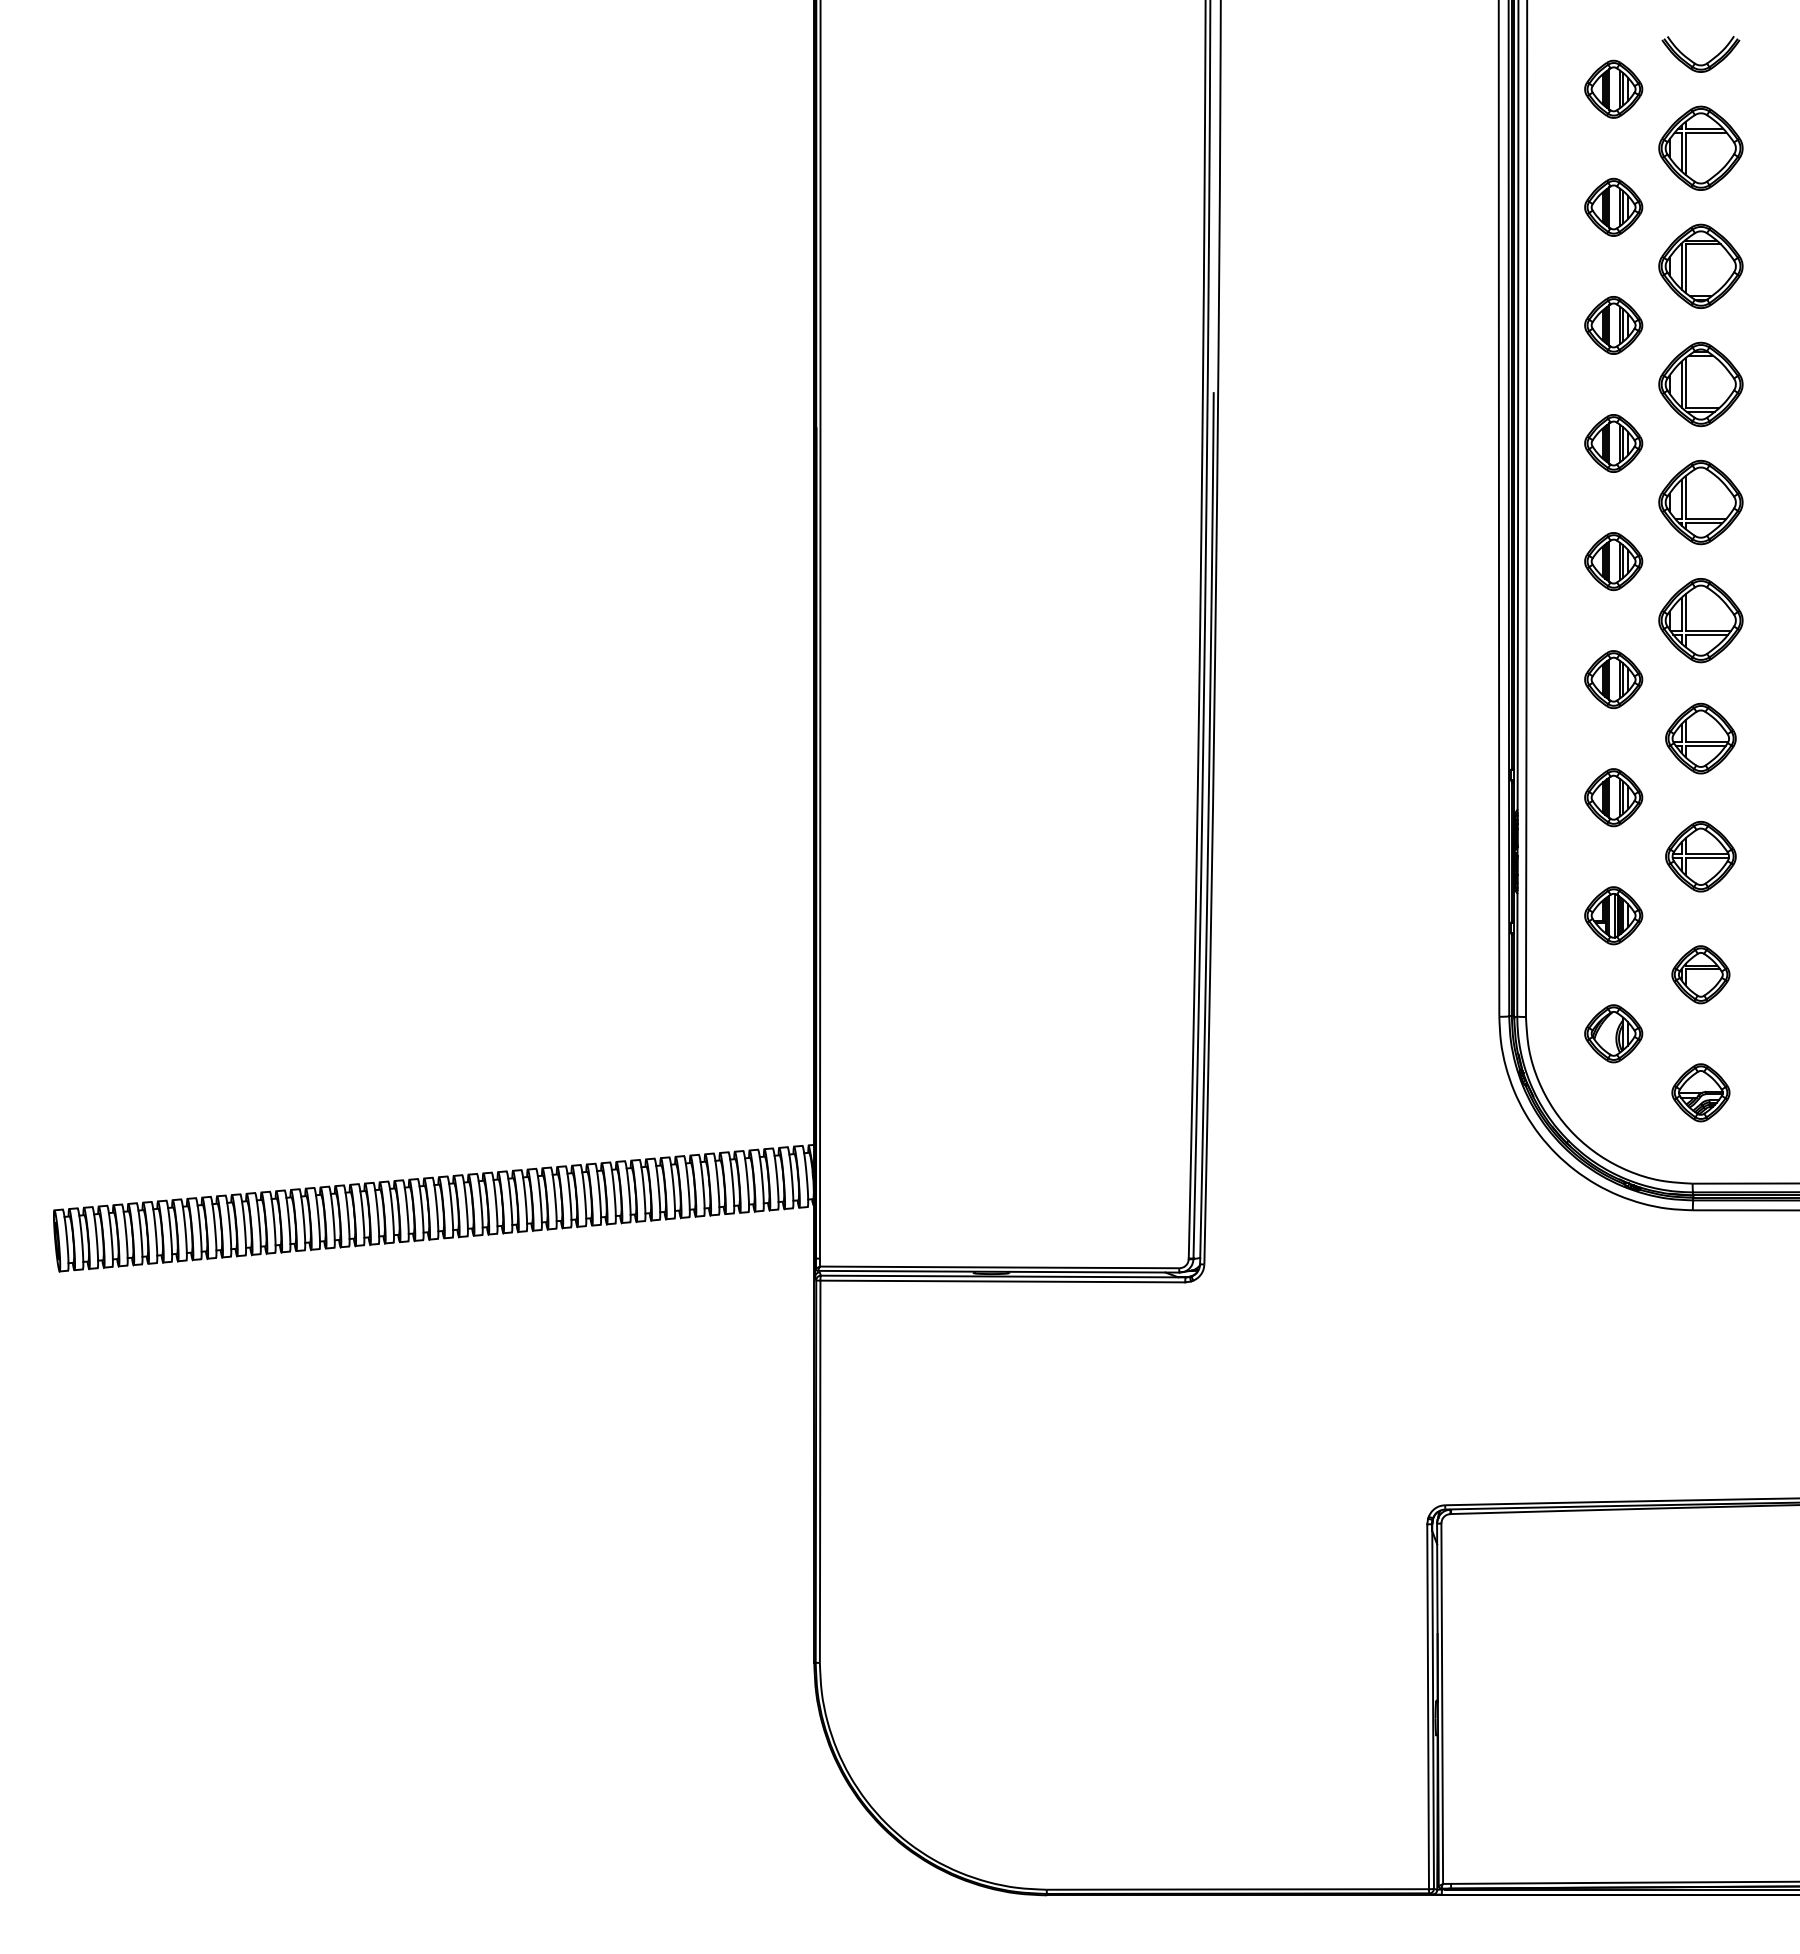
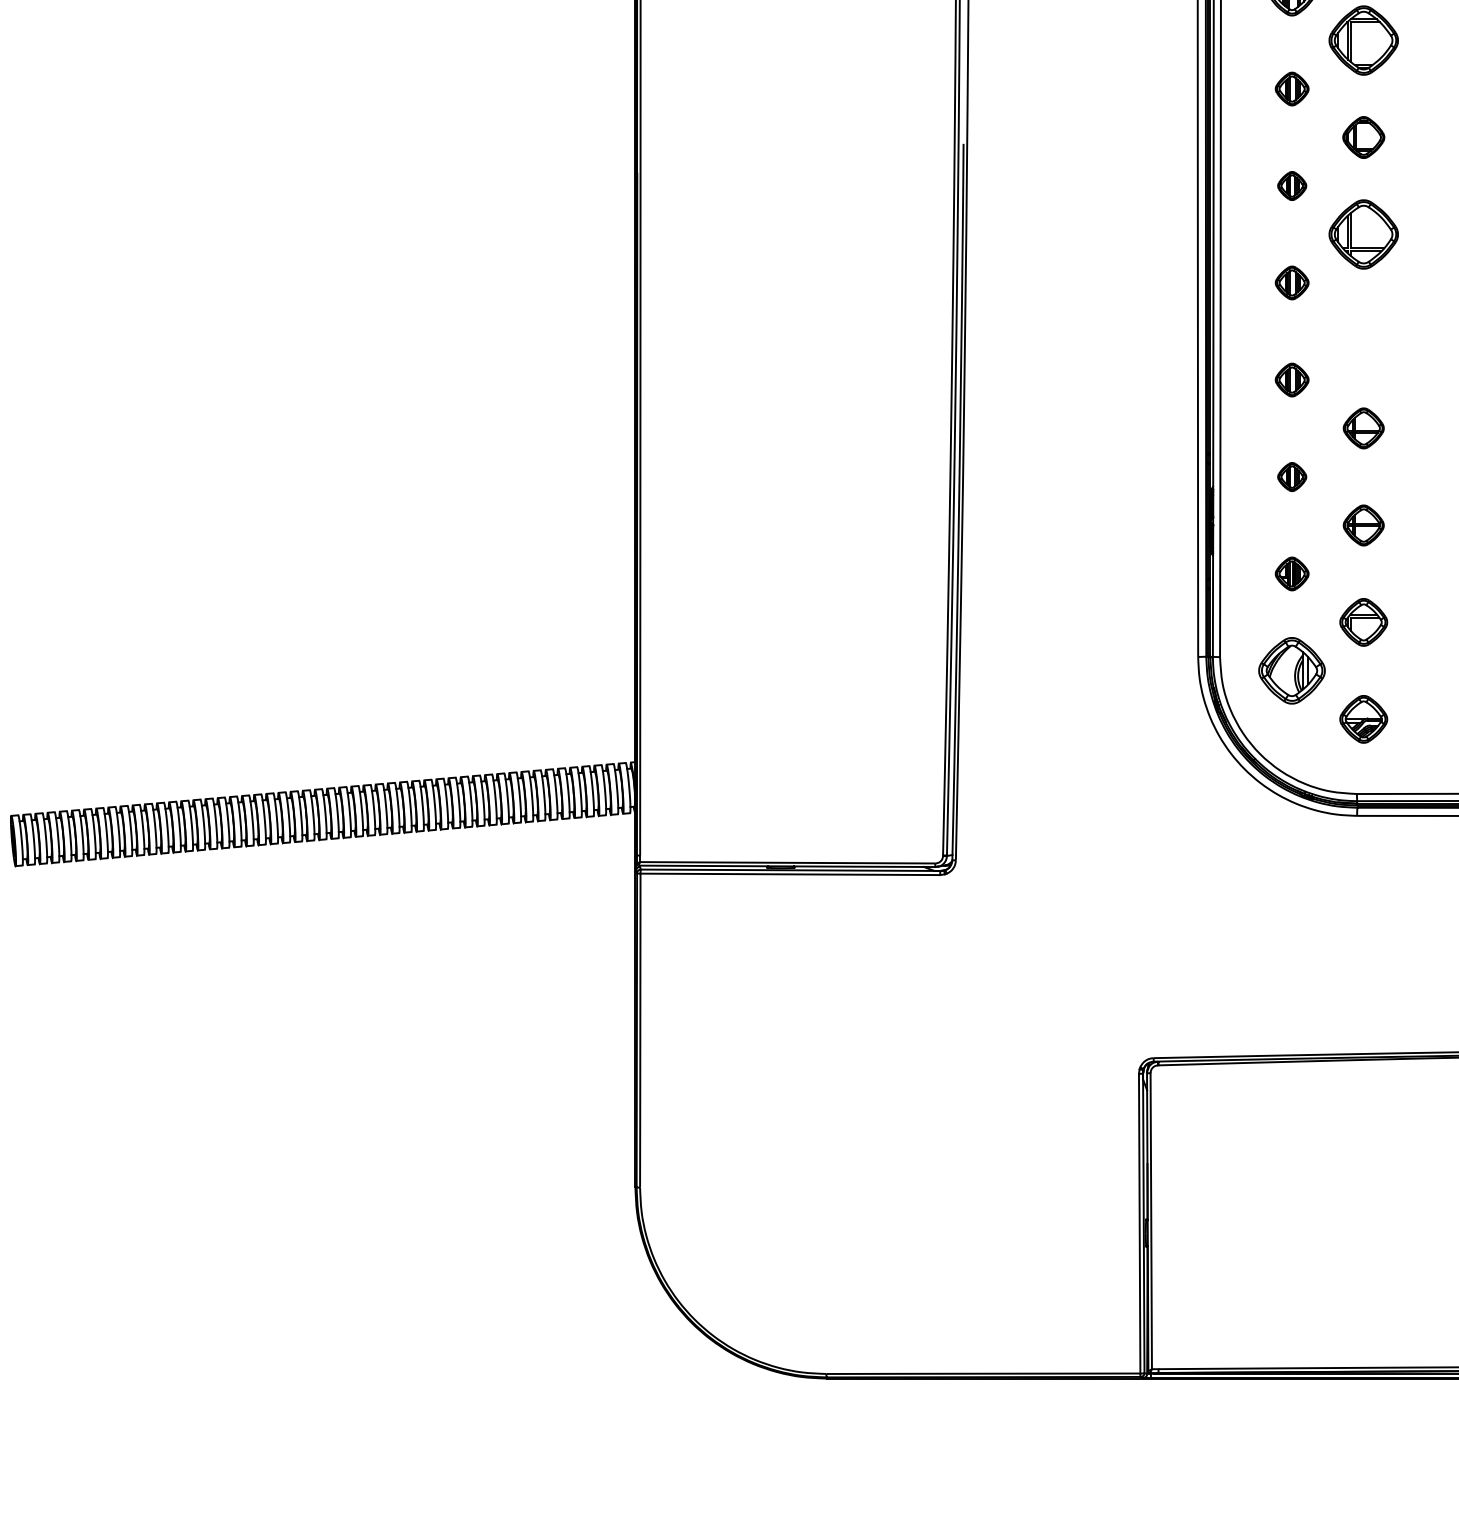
part: (1613, 325) -> (1291, 89), size x0.7
part: (1700, 384) -> (1363, 137), size x0.6
part: (1613, 443) -> (1291, 186), size x0.6
part: (1613, 561) -> (1291, 282), size x0.7
part: (1700, 620) -> (1363, 331), removed
part: (1613, 679) -> (1291, 379), size x0.7
part: (1700, 738) -> (1363, 428), size x0.7
part: (1613, 797) -> (1291, 476), size x0.6
part: (1700, 856) -> (1363, 525), size x0.7
part: (1613, 915) -> (1291, 573), size x0.7
part: (1613, 1033) -> (1291, 670), size x1.4

